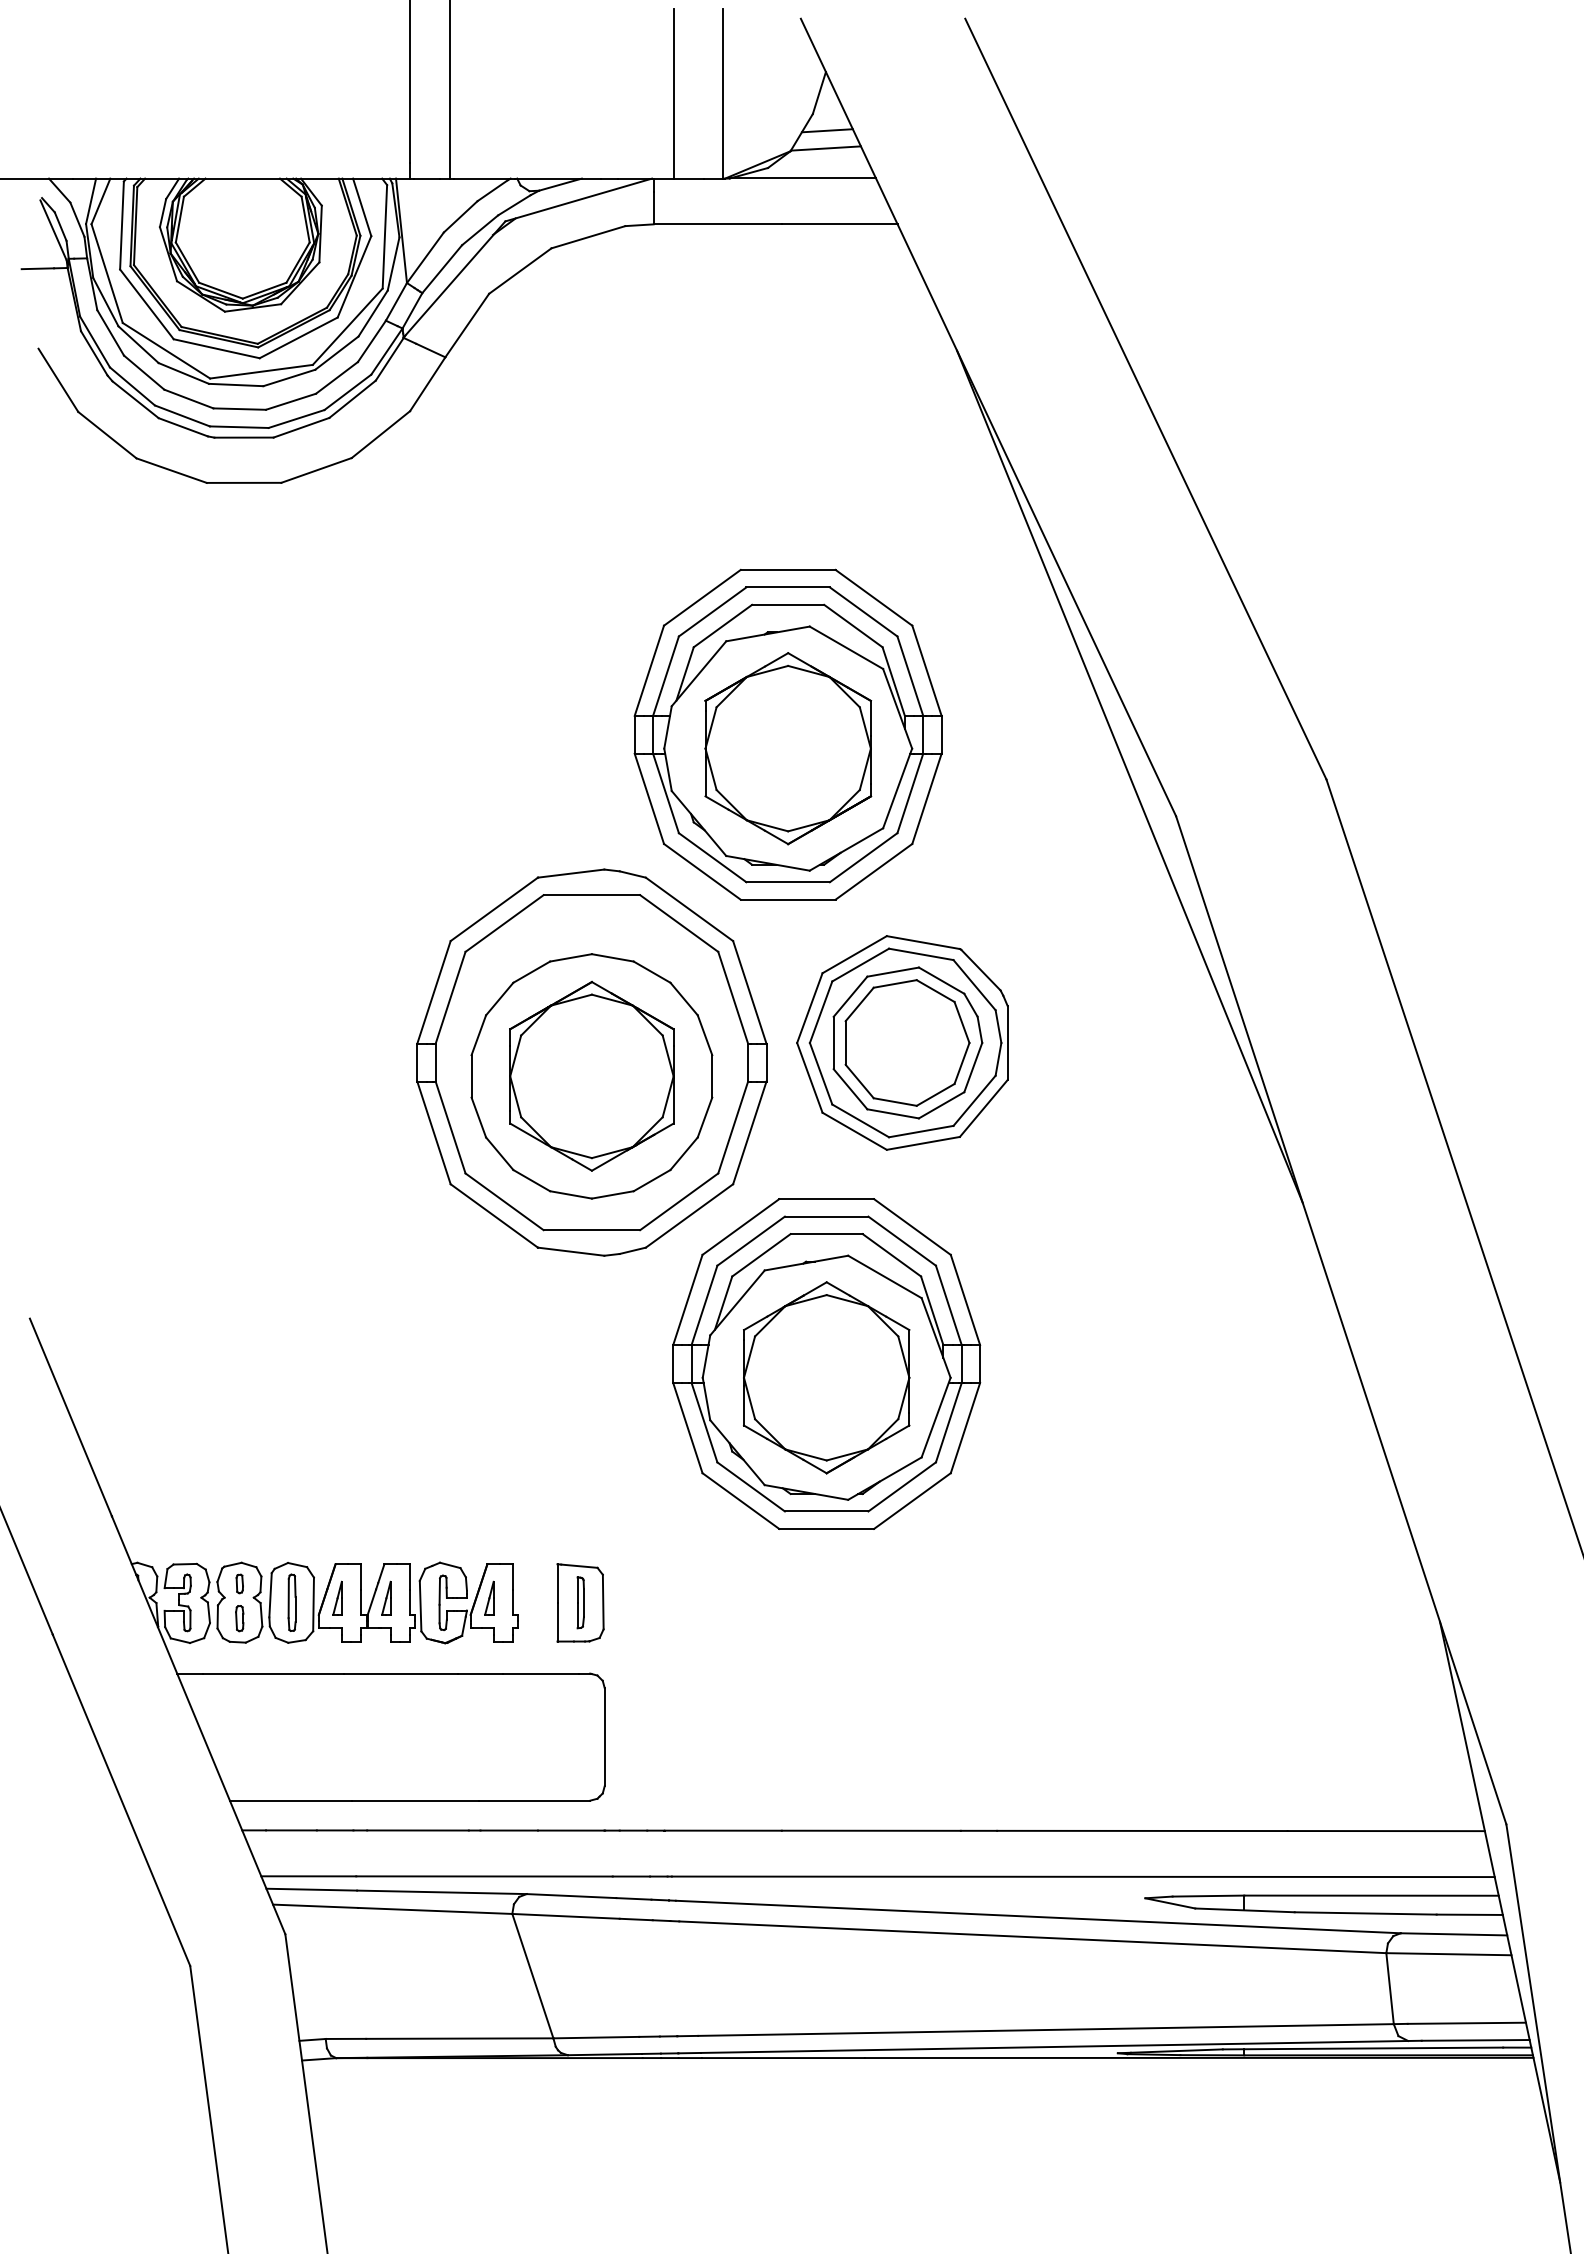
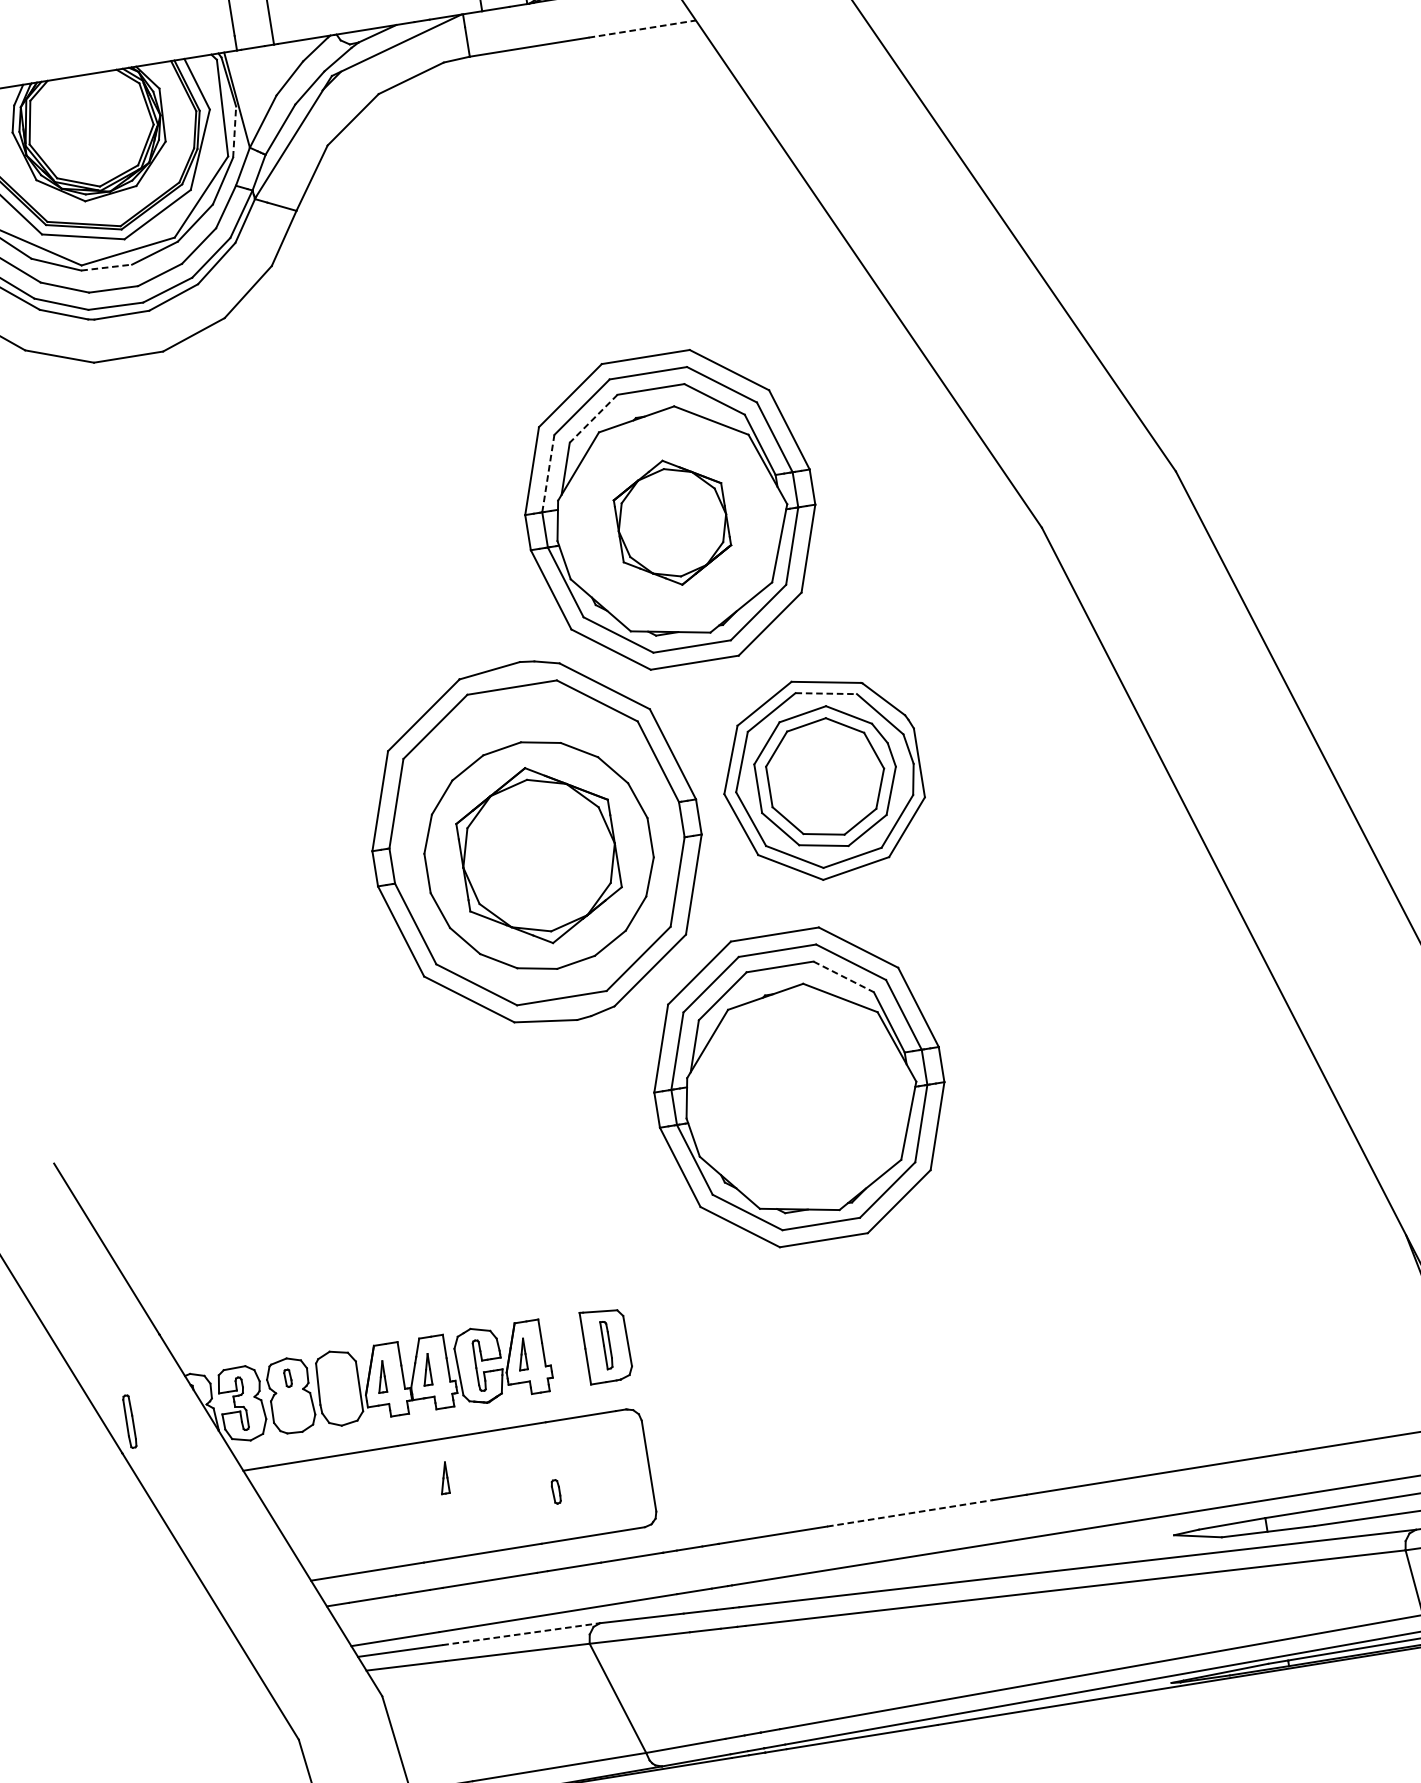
line: (839, 224) -> (642, 29), solid -> dashed
line: (393, 263) -> (234, 131), solid -> dashed
line: (236, 385) -> (107, 268), solid -> dashed
line: (722, 626) -> (593, 419), solid -> dashed
line: (666, 676) -> (548, 473), solid -> dashed
part: (788, 748) -> (672, 522), size x0.7
line: (1129, 776) -> (992, 497), removed
line: (921, 954) -> (826, 693), solid -> dashed
line: (892, 1255) -> (844, 977), solid -> dashed
part: (826, 1377) -> (801, 1099), removed
part: (291, 1602) -> (129, 1421), moved
part: (239, 1618) -> (555, 1491), moved
part: (386, 1714) -> (443, 1477), added
line: (871, 1830) -> (910, 1513), solid -> dashed
line: (441, 1892) -> (520, 1634), solid -> dashed

